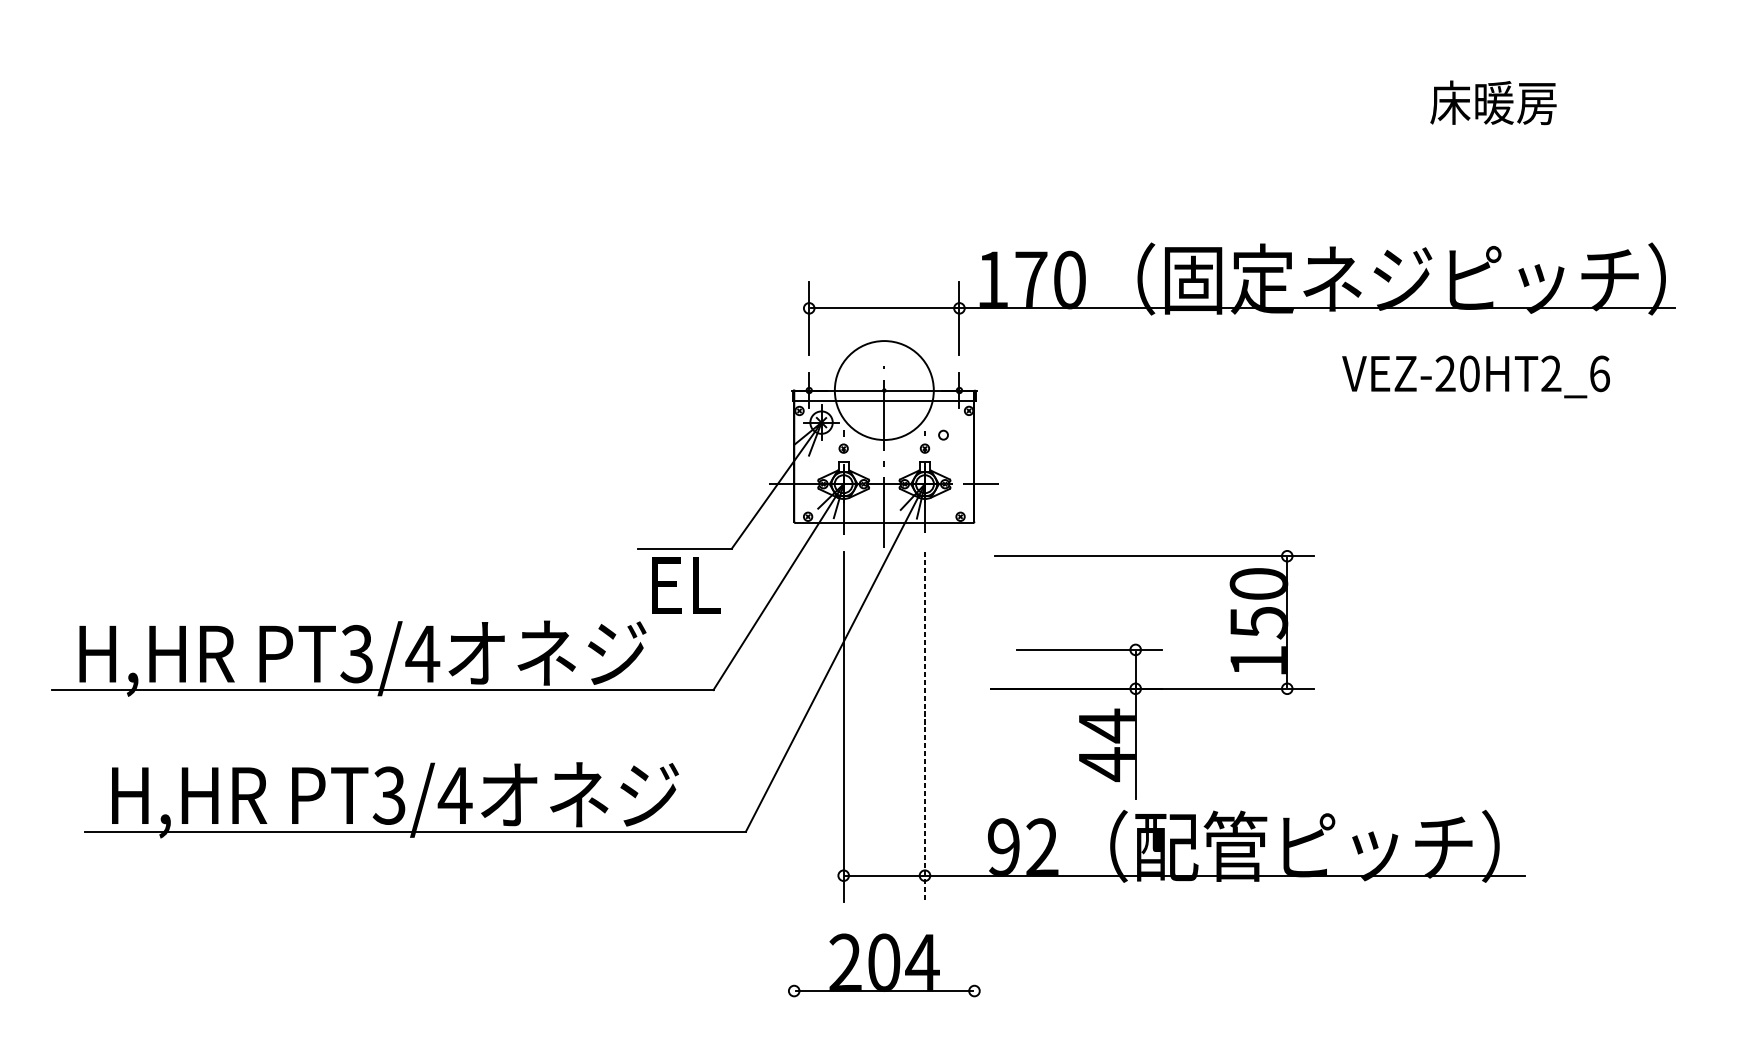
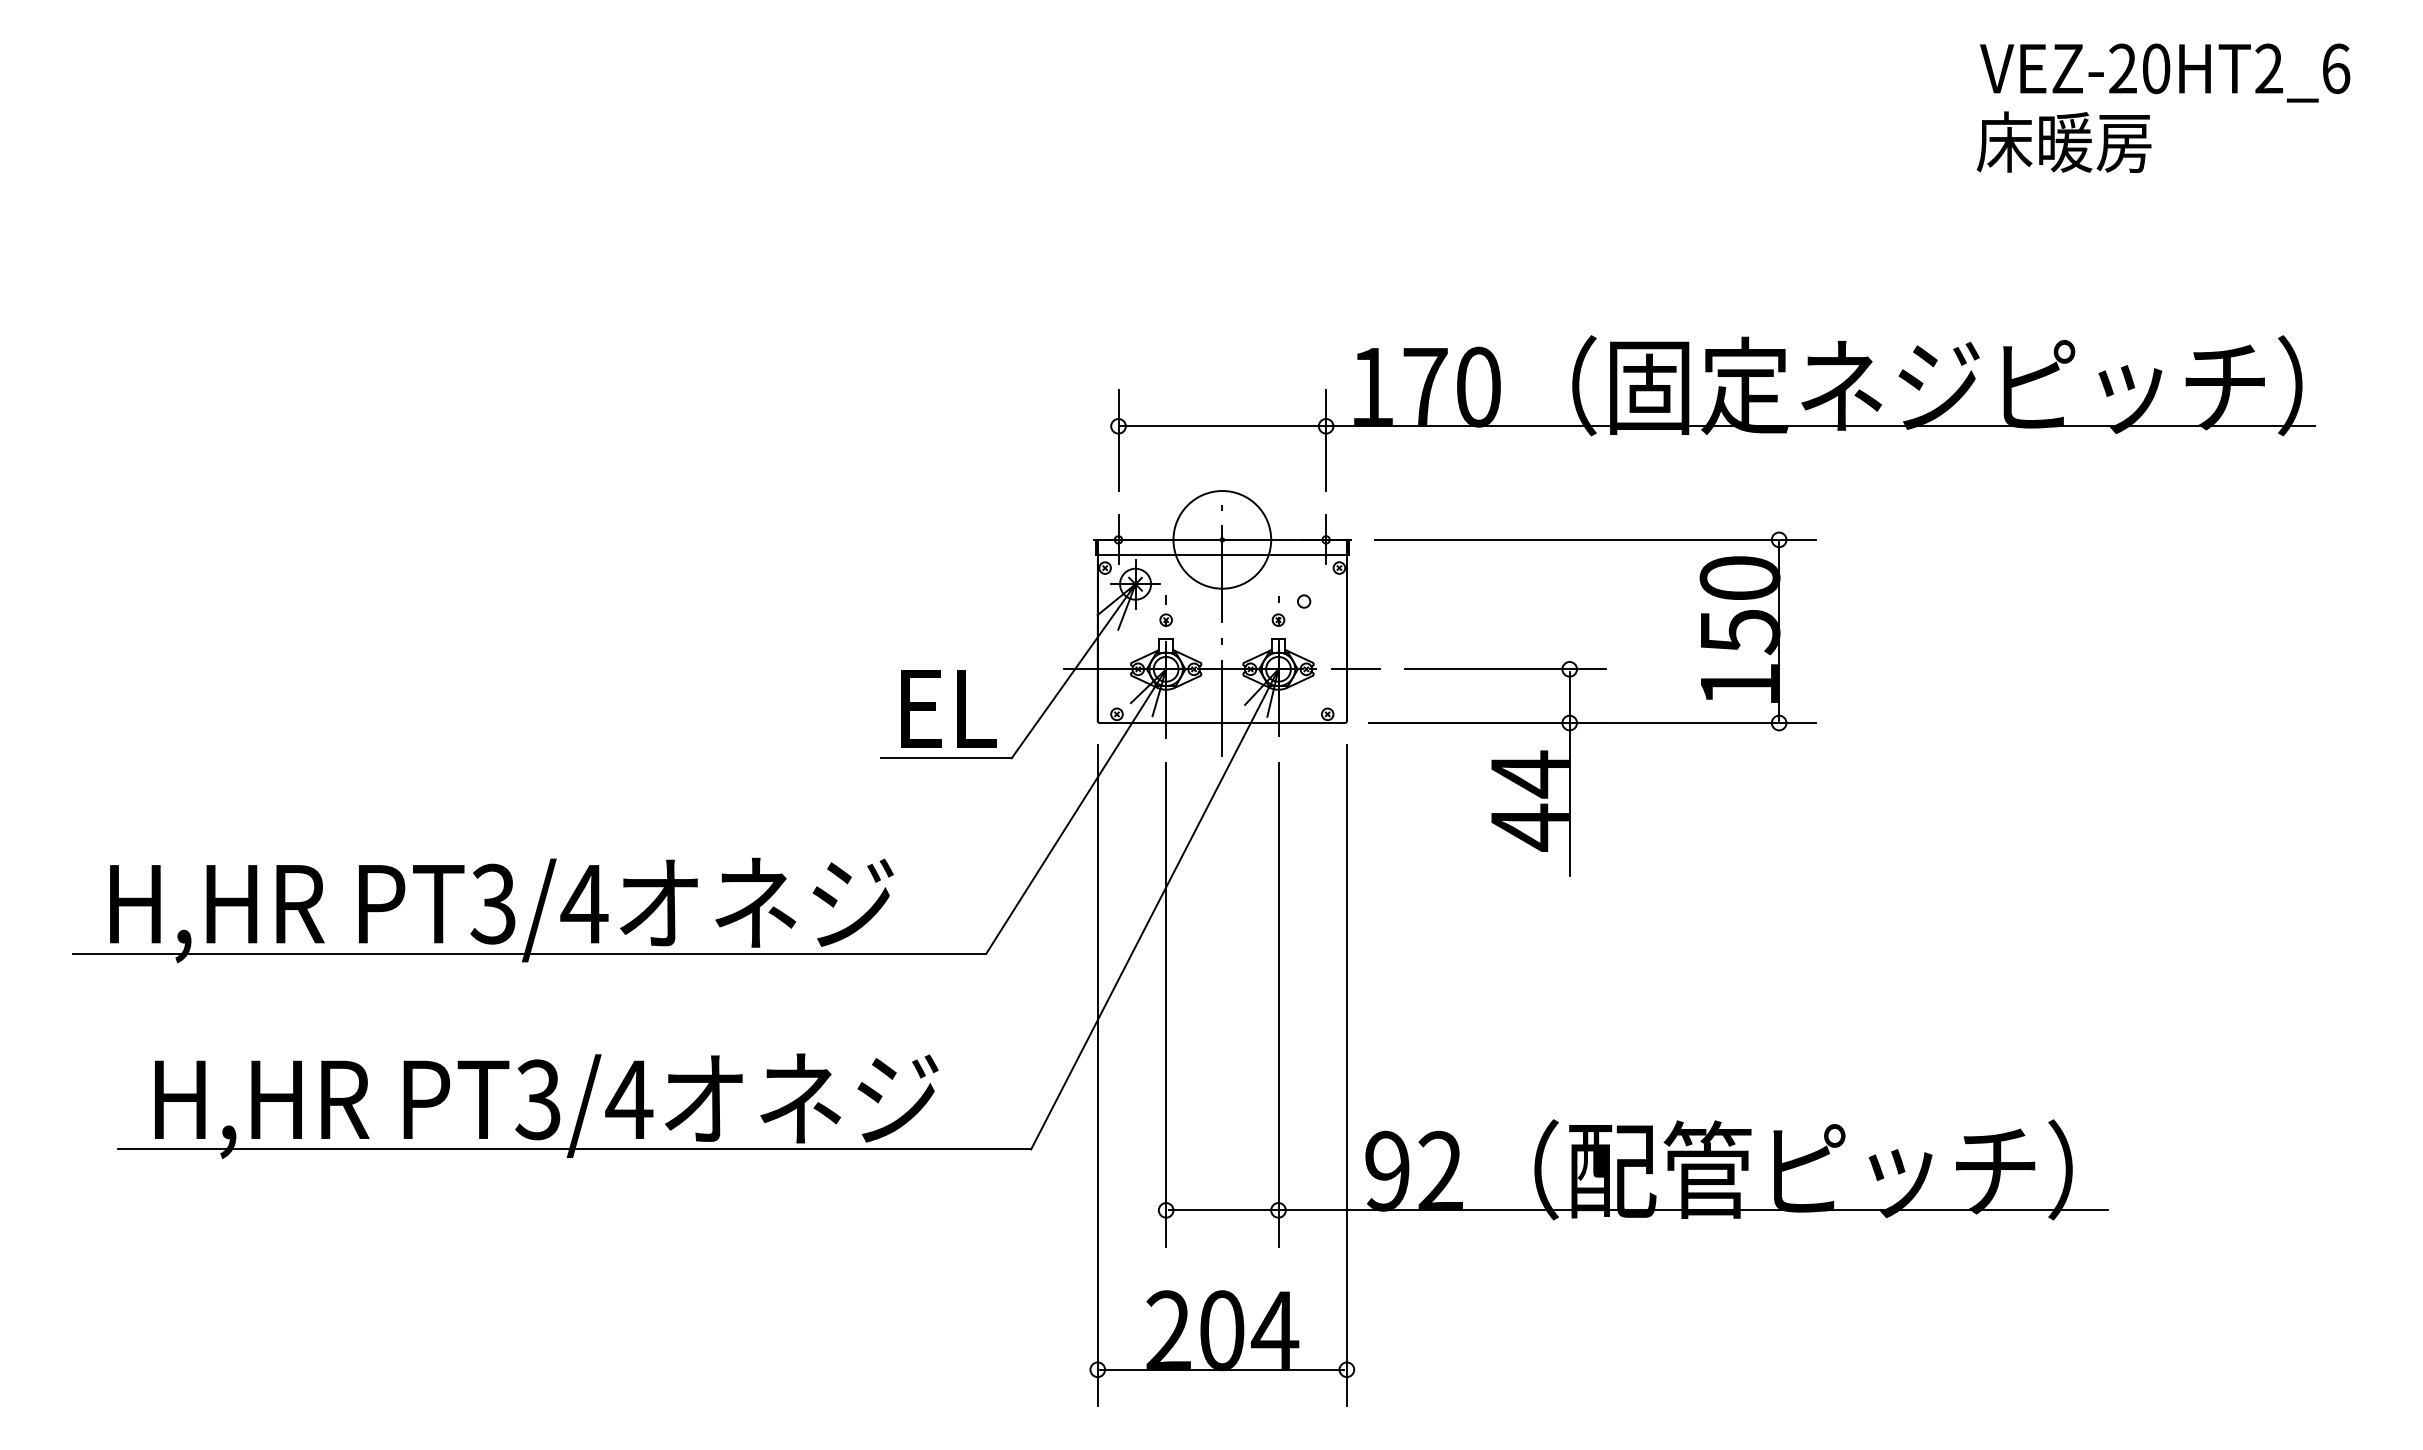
text: (1476, 376) -> (2165, 72), moved
circle: (884, 390) -> (1222, 539), size x0.71
text: (686, 585) -> (948, 708), moved
part: (1152, 688) -> (1592, 722), moved
line: (924, 727) -> (1278, 1005), dashed -> solid
line: (794, 778) -> (1097, 1075), added
line: (974, 778) -> (1346, 1075), added

